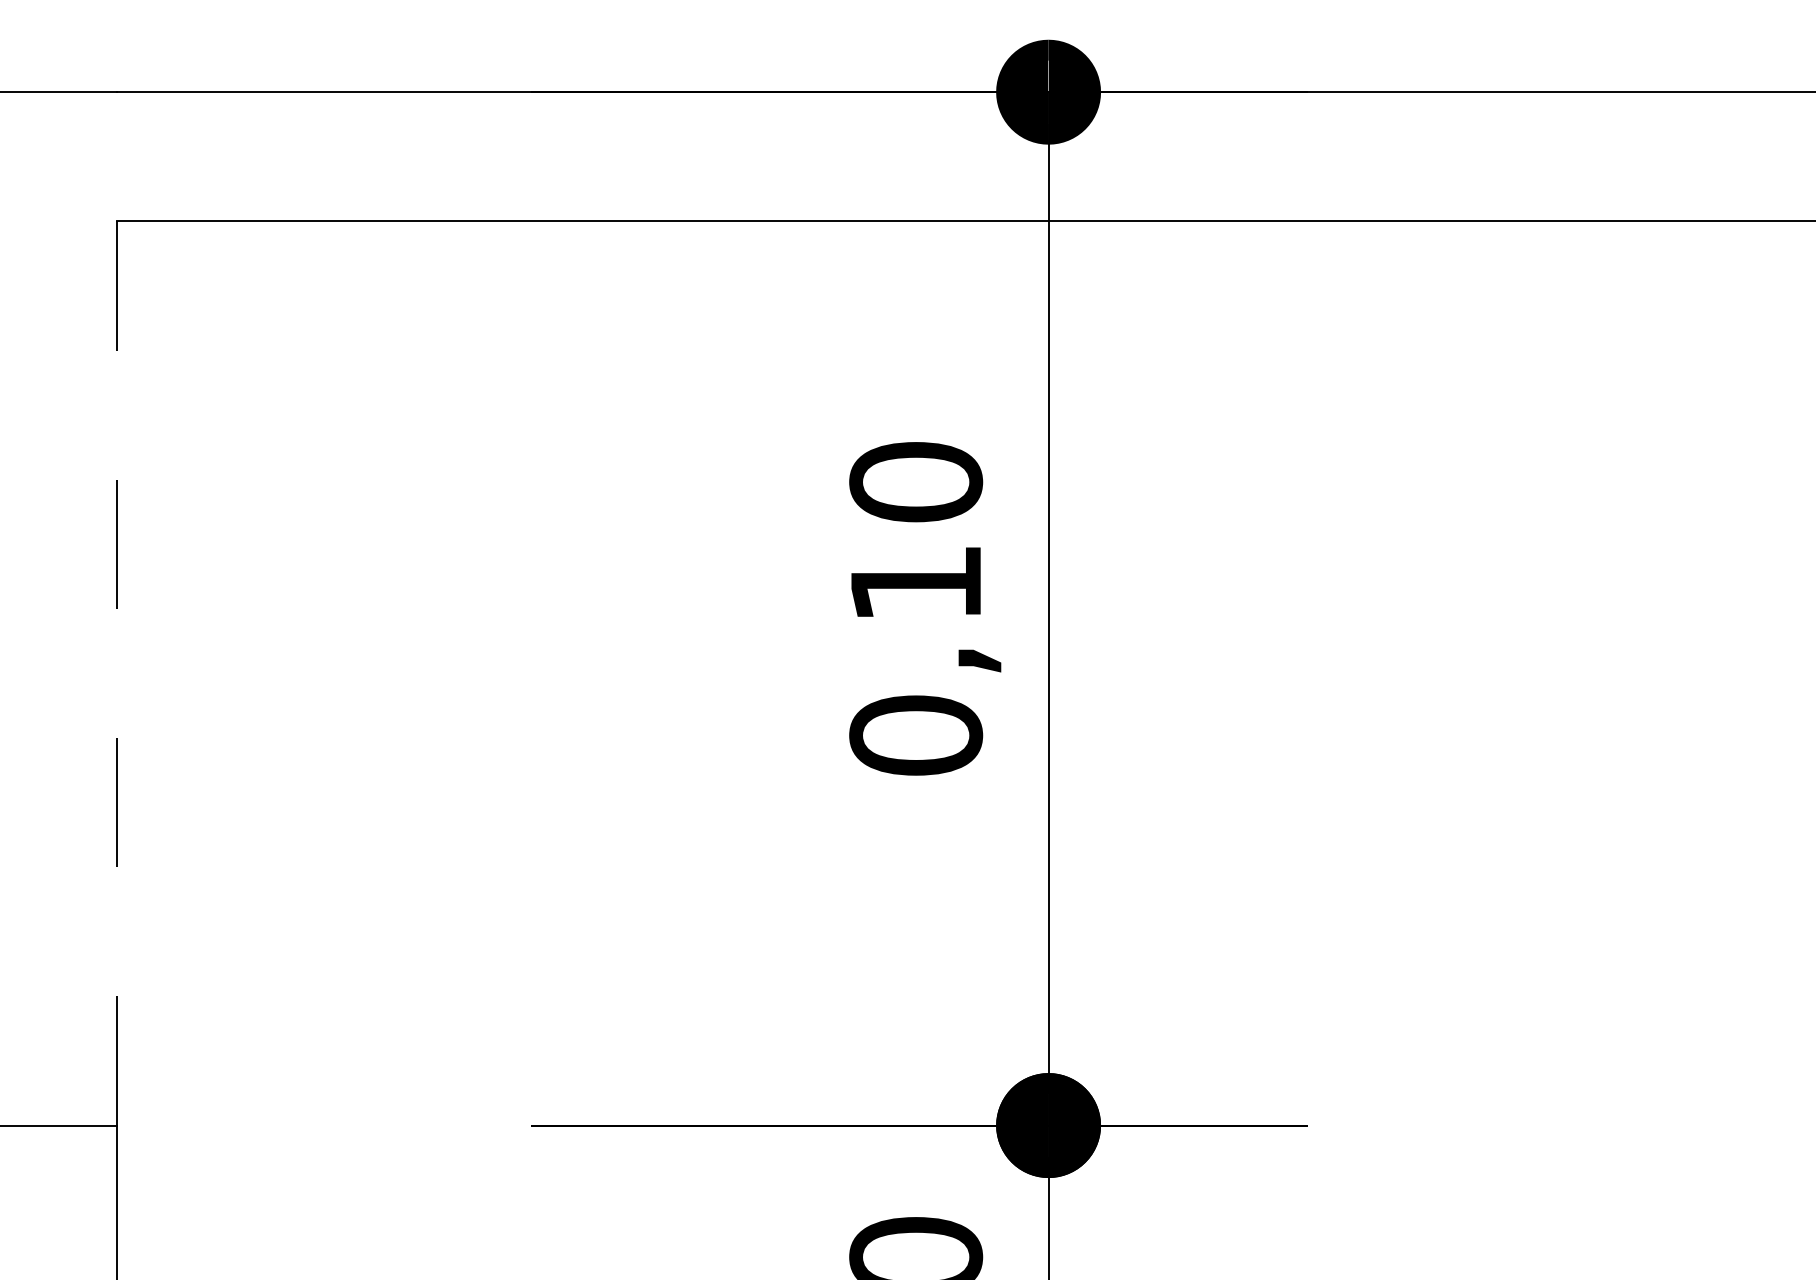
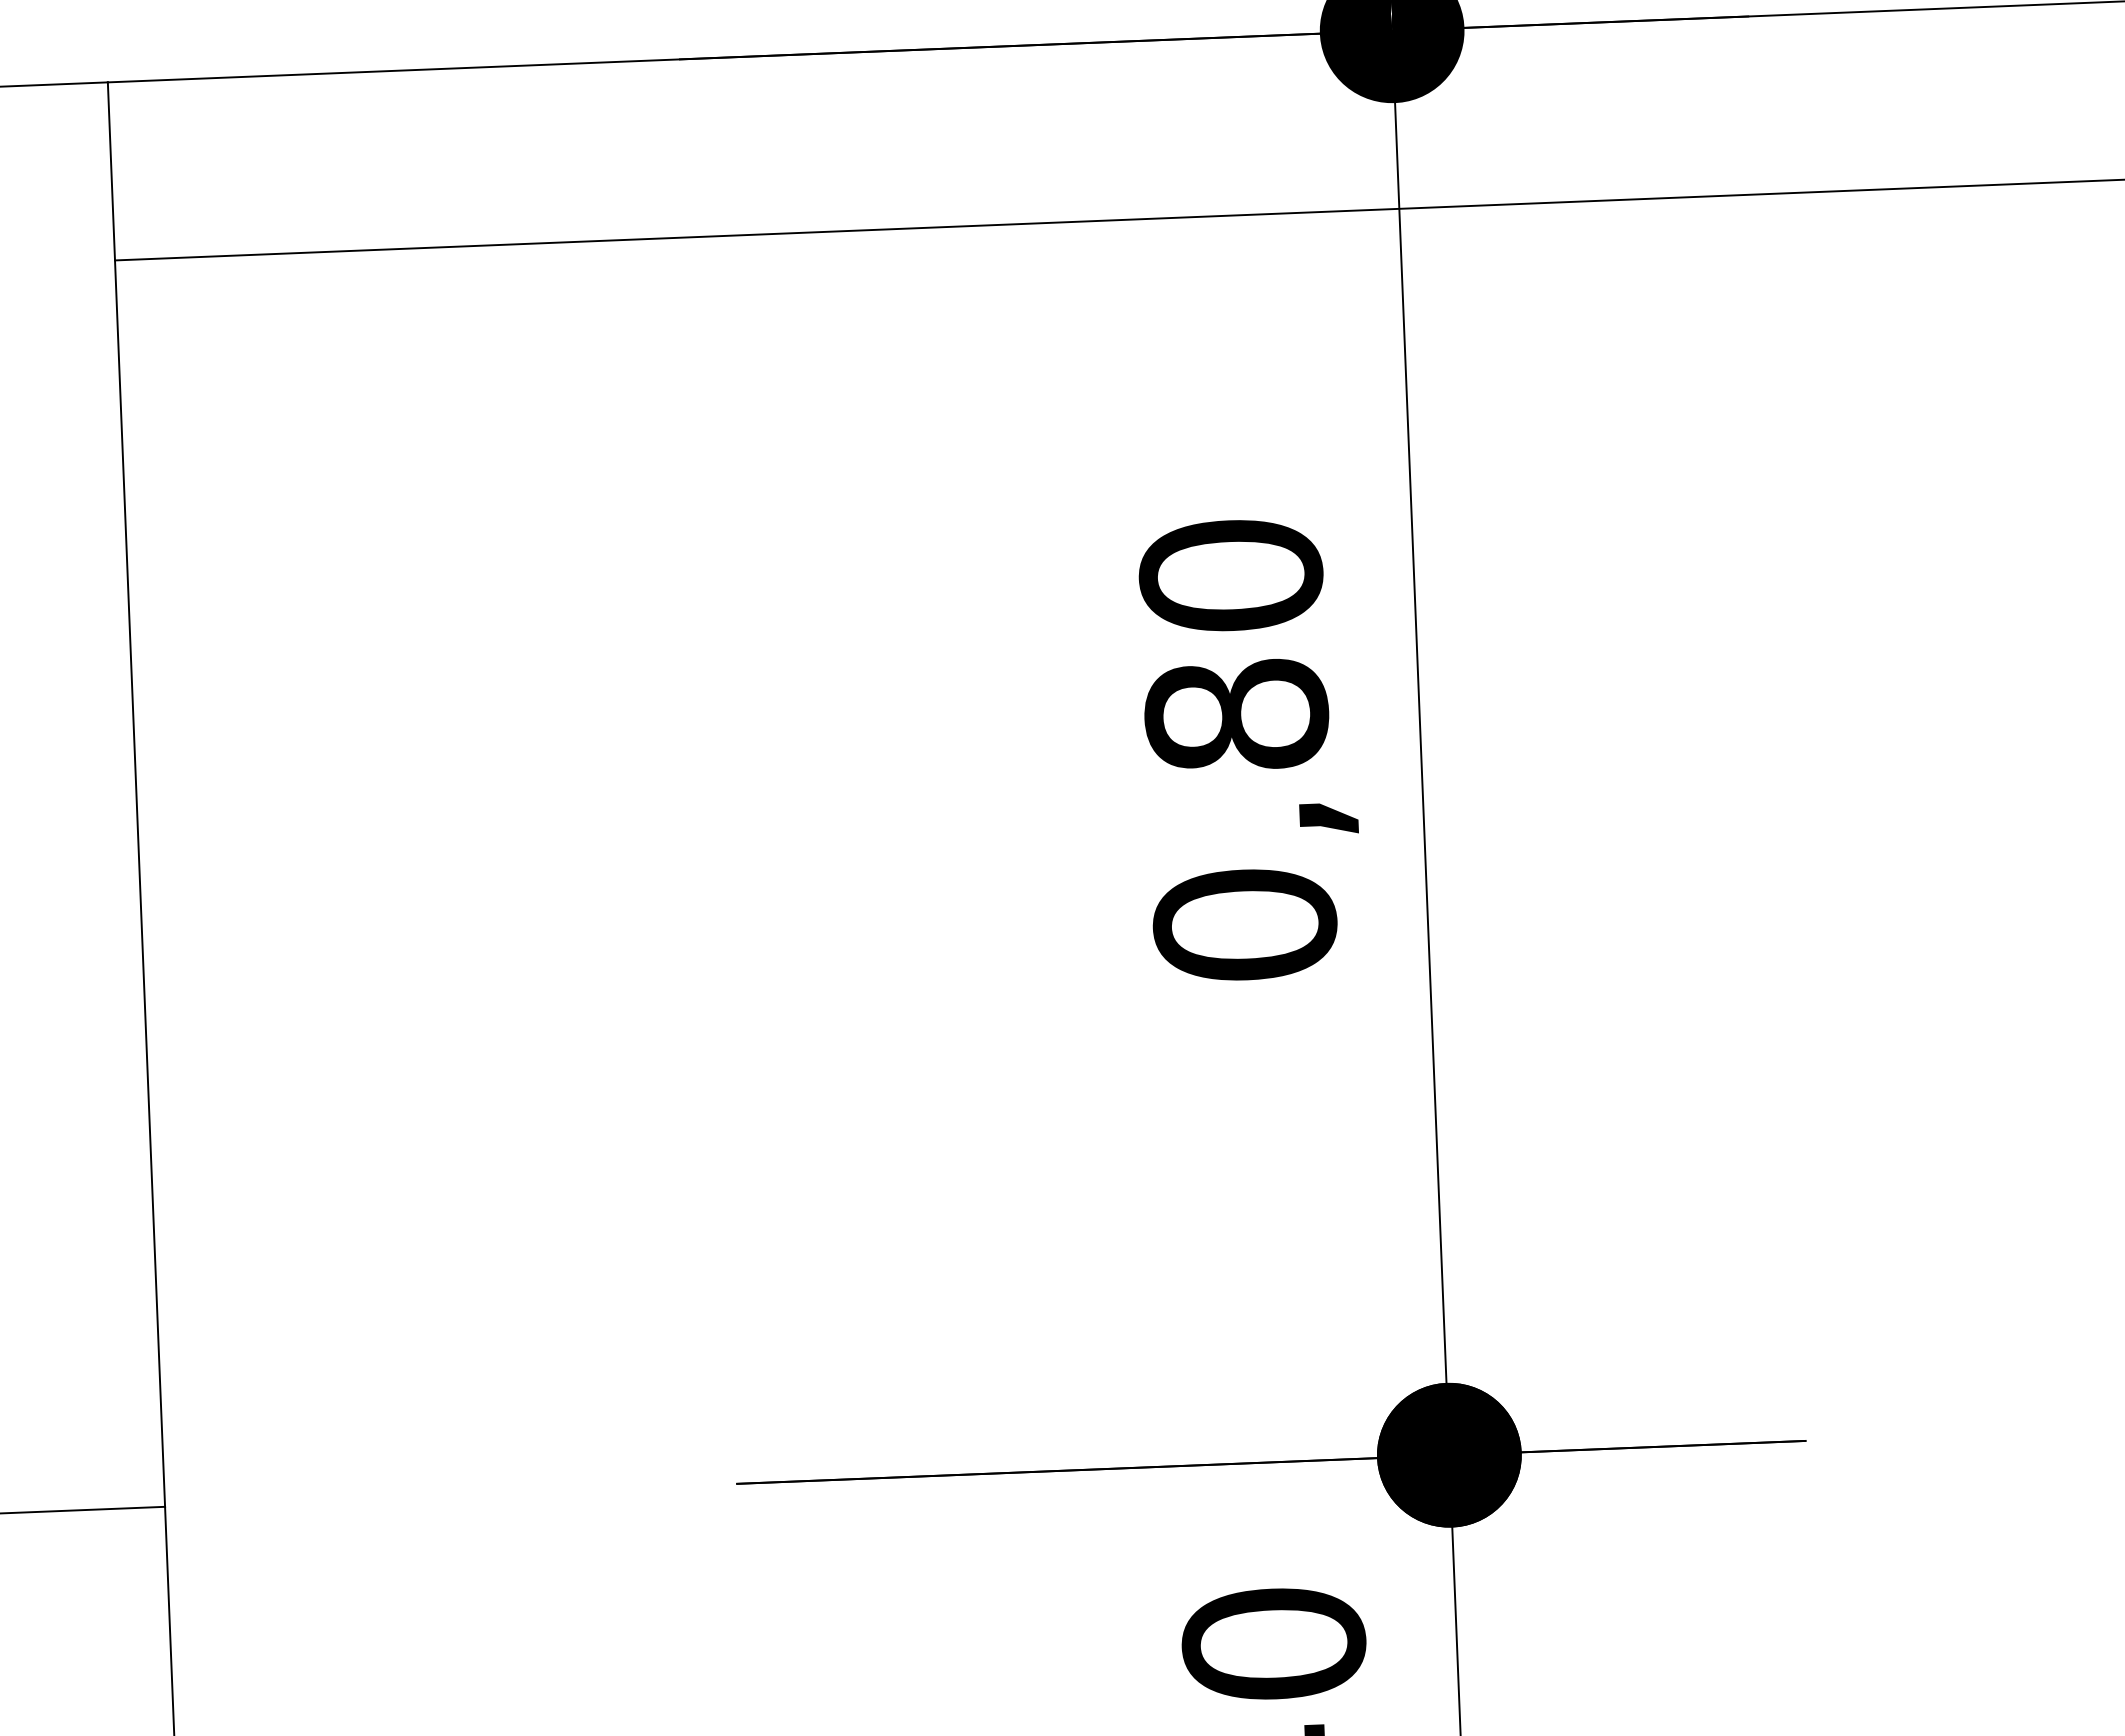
text: (916, 583) -> (1237, 715), 0,10 -> 0,80
line: (116, 608) -> (135, 794), dashed -> solid

